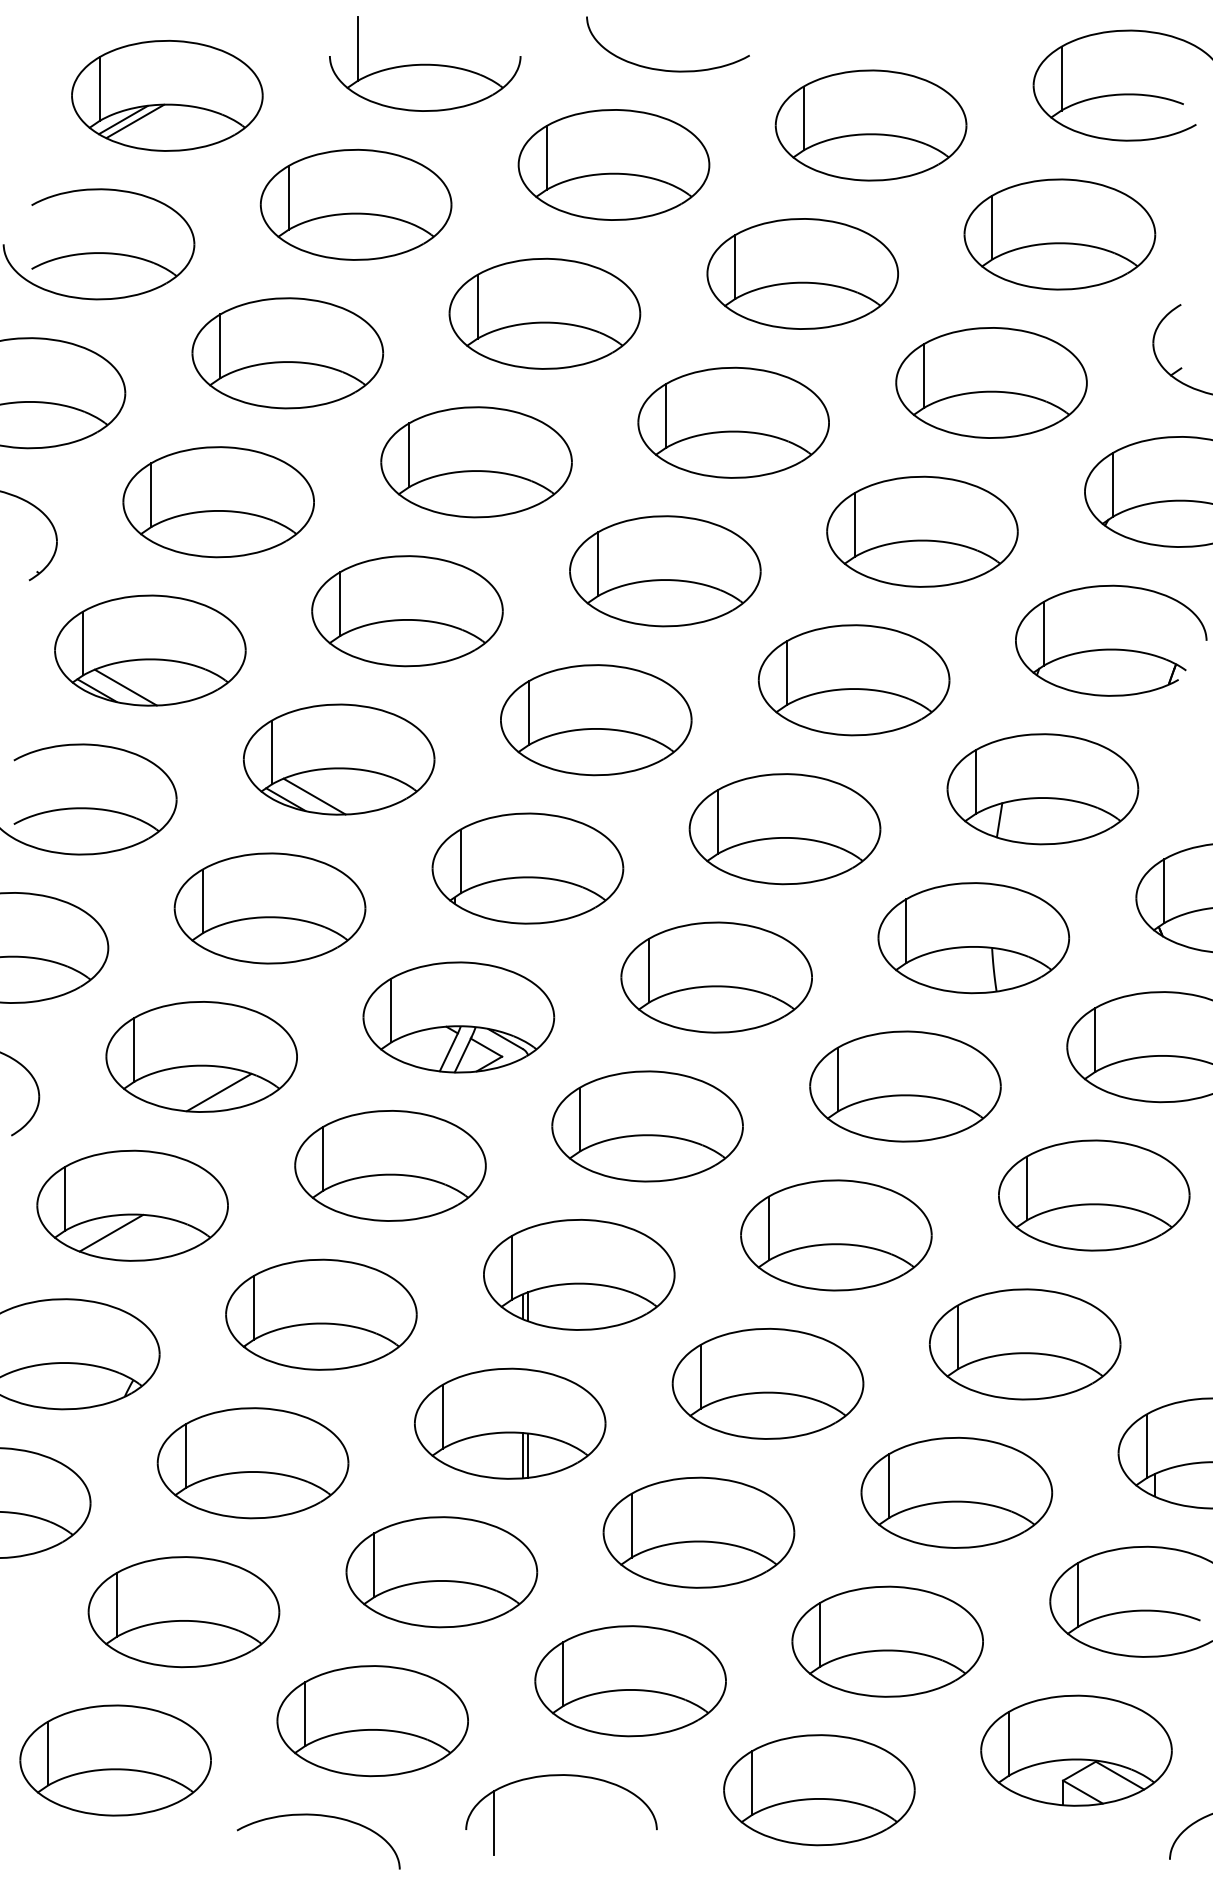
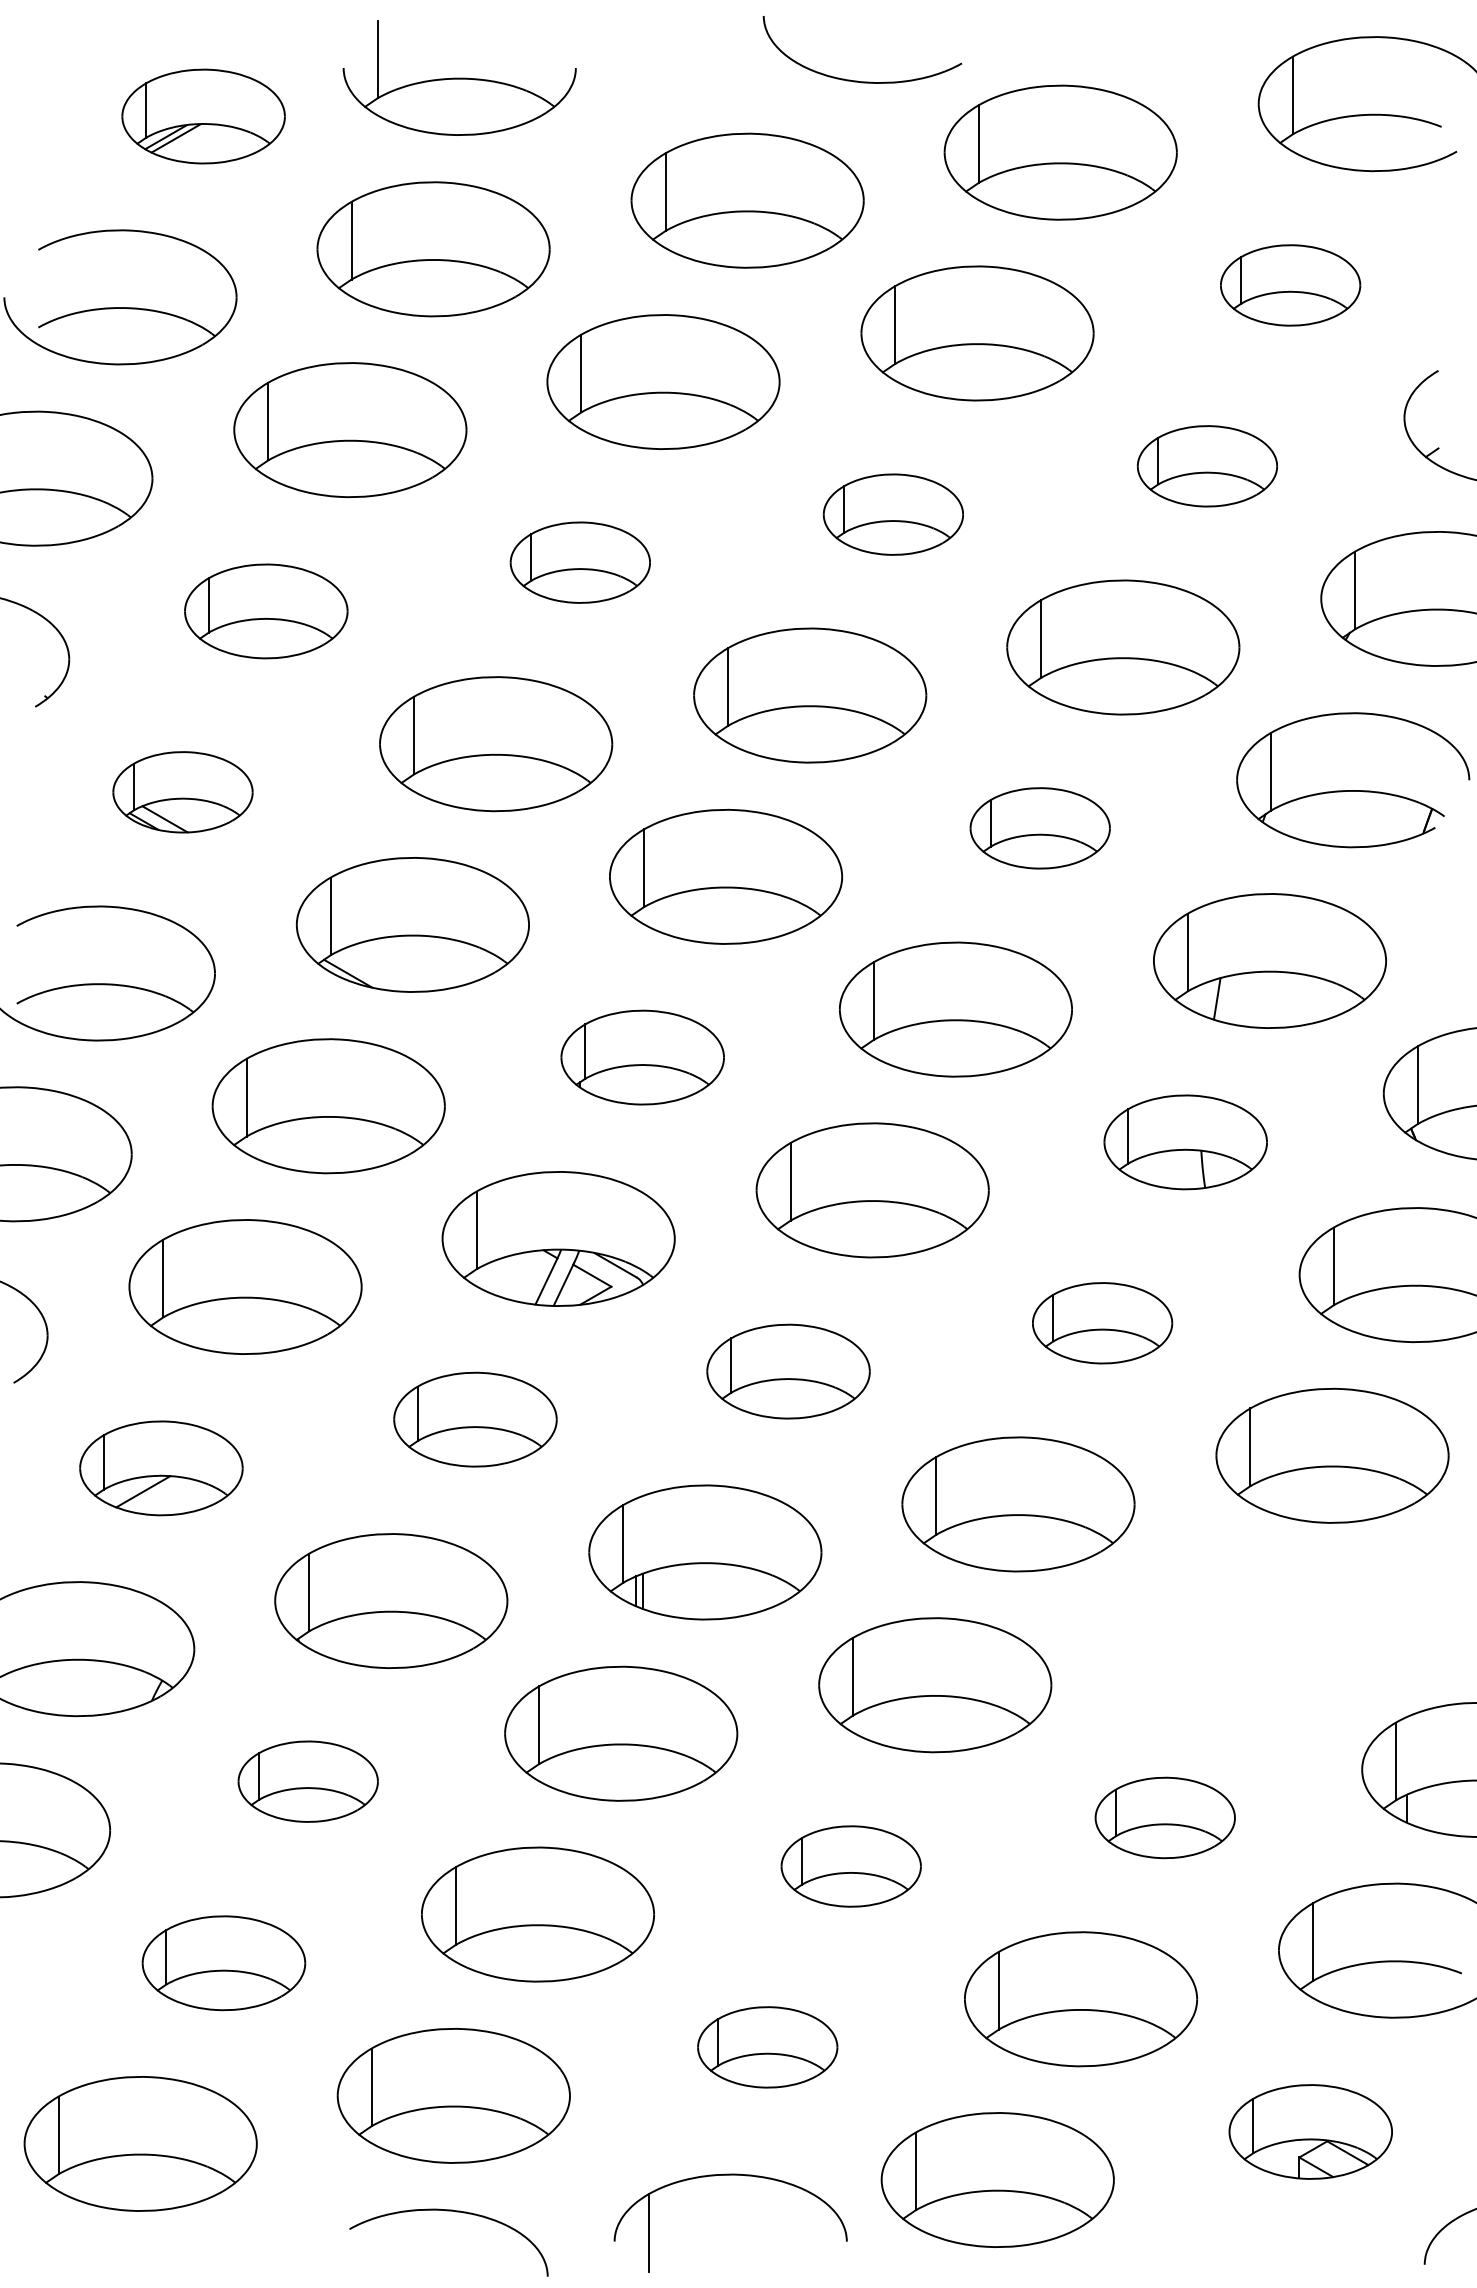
part: (425, 63) -> (459, 77), moved
curve: (663, 69) -> (857, 80), moved
part: (167, 95) -> (203, 116), size x0.7
part: (1059, 234) -> (1290, 285), size x0.6
part: (991, 383) -> (1207, 466), size x0.6
part: (733, 422) -> (893, 514), size x0.6
part: (476, 462) -> (580, 562), size x0.6
part: (218, 502) -> (266, 611), size x0.7
part: (149, 650) -> (182, 792), size x0.6
part: (854, 680) -> (1040, 828), size x0.6
line: (314, 796) -> (382, 969), removed
part: (527, 868) -> (642, 1057), size x0.7
part: (973, 938) -> (1185, 1142), size x0.7
part: (905, 1086) -> (1102, 1323), size x0.6
line: (218, 1092) -> (266, 1330), removed
part: (647, 1126) -> (788, 1371), size x0.7
part: (390, 1165) -> (475, 1419), size x0.7
part: (132, 1205) -> (161, 1468), size x0.7
part: (1025, 1344) -> (1248, 1637), removed
line: (522, 1455) -> (636, 1772), removed
line: (528, 1455) -> (643, 1772), removed
part: (253, 1462) -> (308, 1781), size x0.6
part: (957, 1492) -> (1165, 1817), size x0.6
part: (699, 1532) -> (851, 1866), size x0.6
part: (183, 1612) -> (223, 1963), size x0.7
part: (630, 1681) -> (767, 2047), size x0.6
part: (1076, 1750) -> (1310, 2131), size x0.7
part: (561, 1775) -> (730, 2175), moved
curve: (318, 1816) -> (448, 2211), moved

